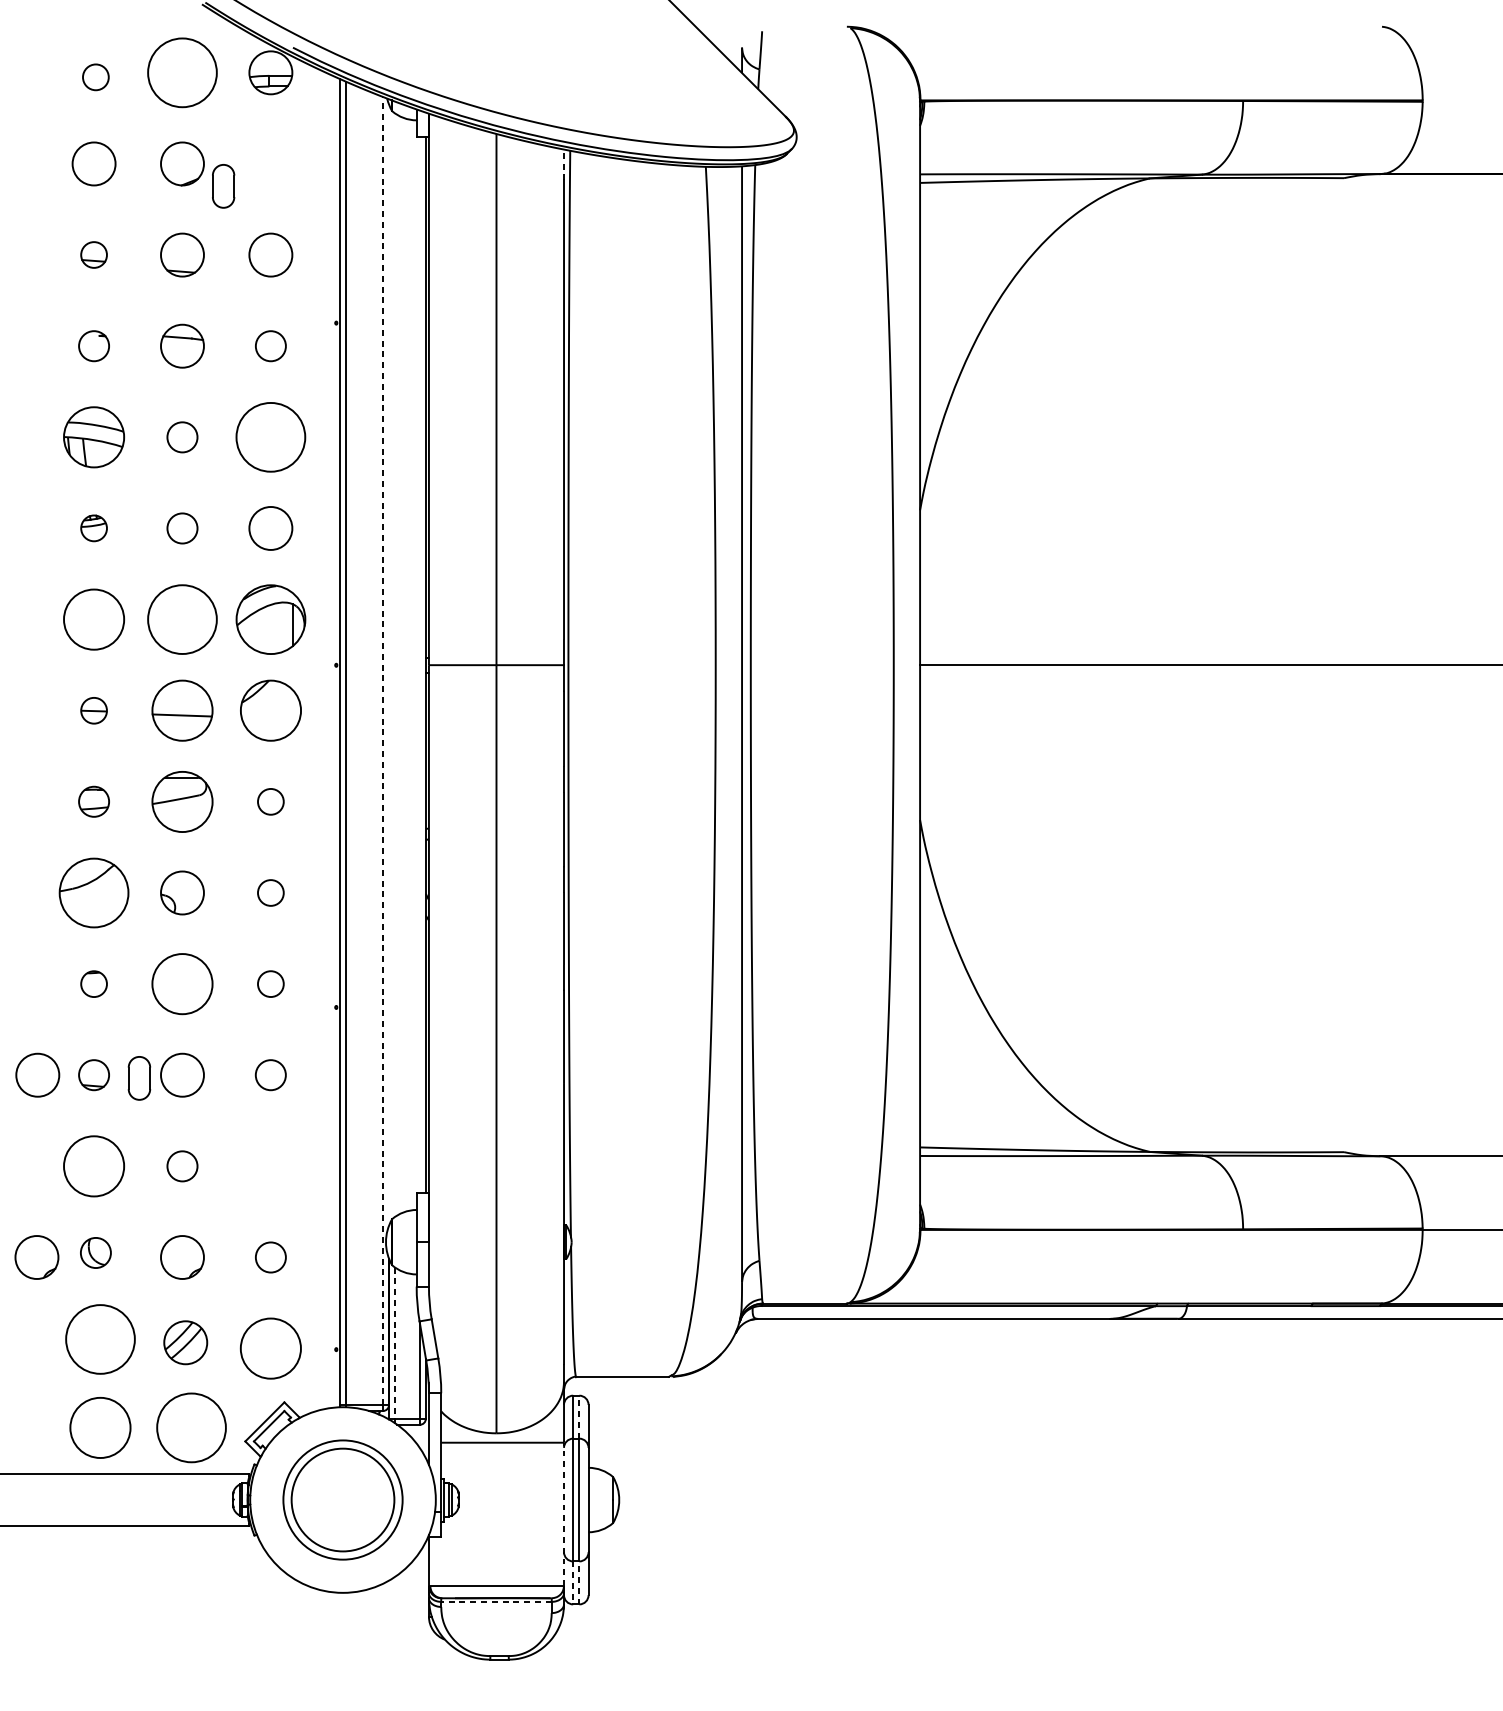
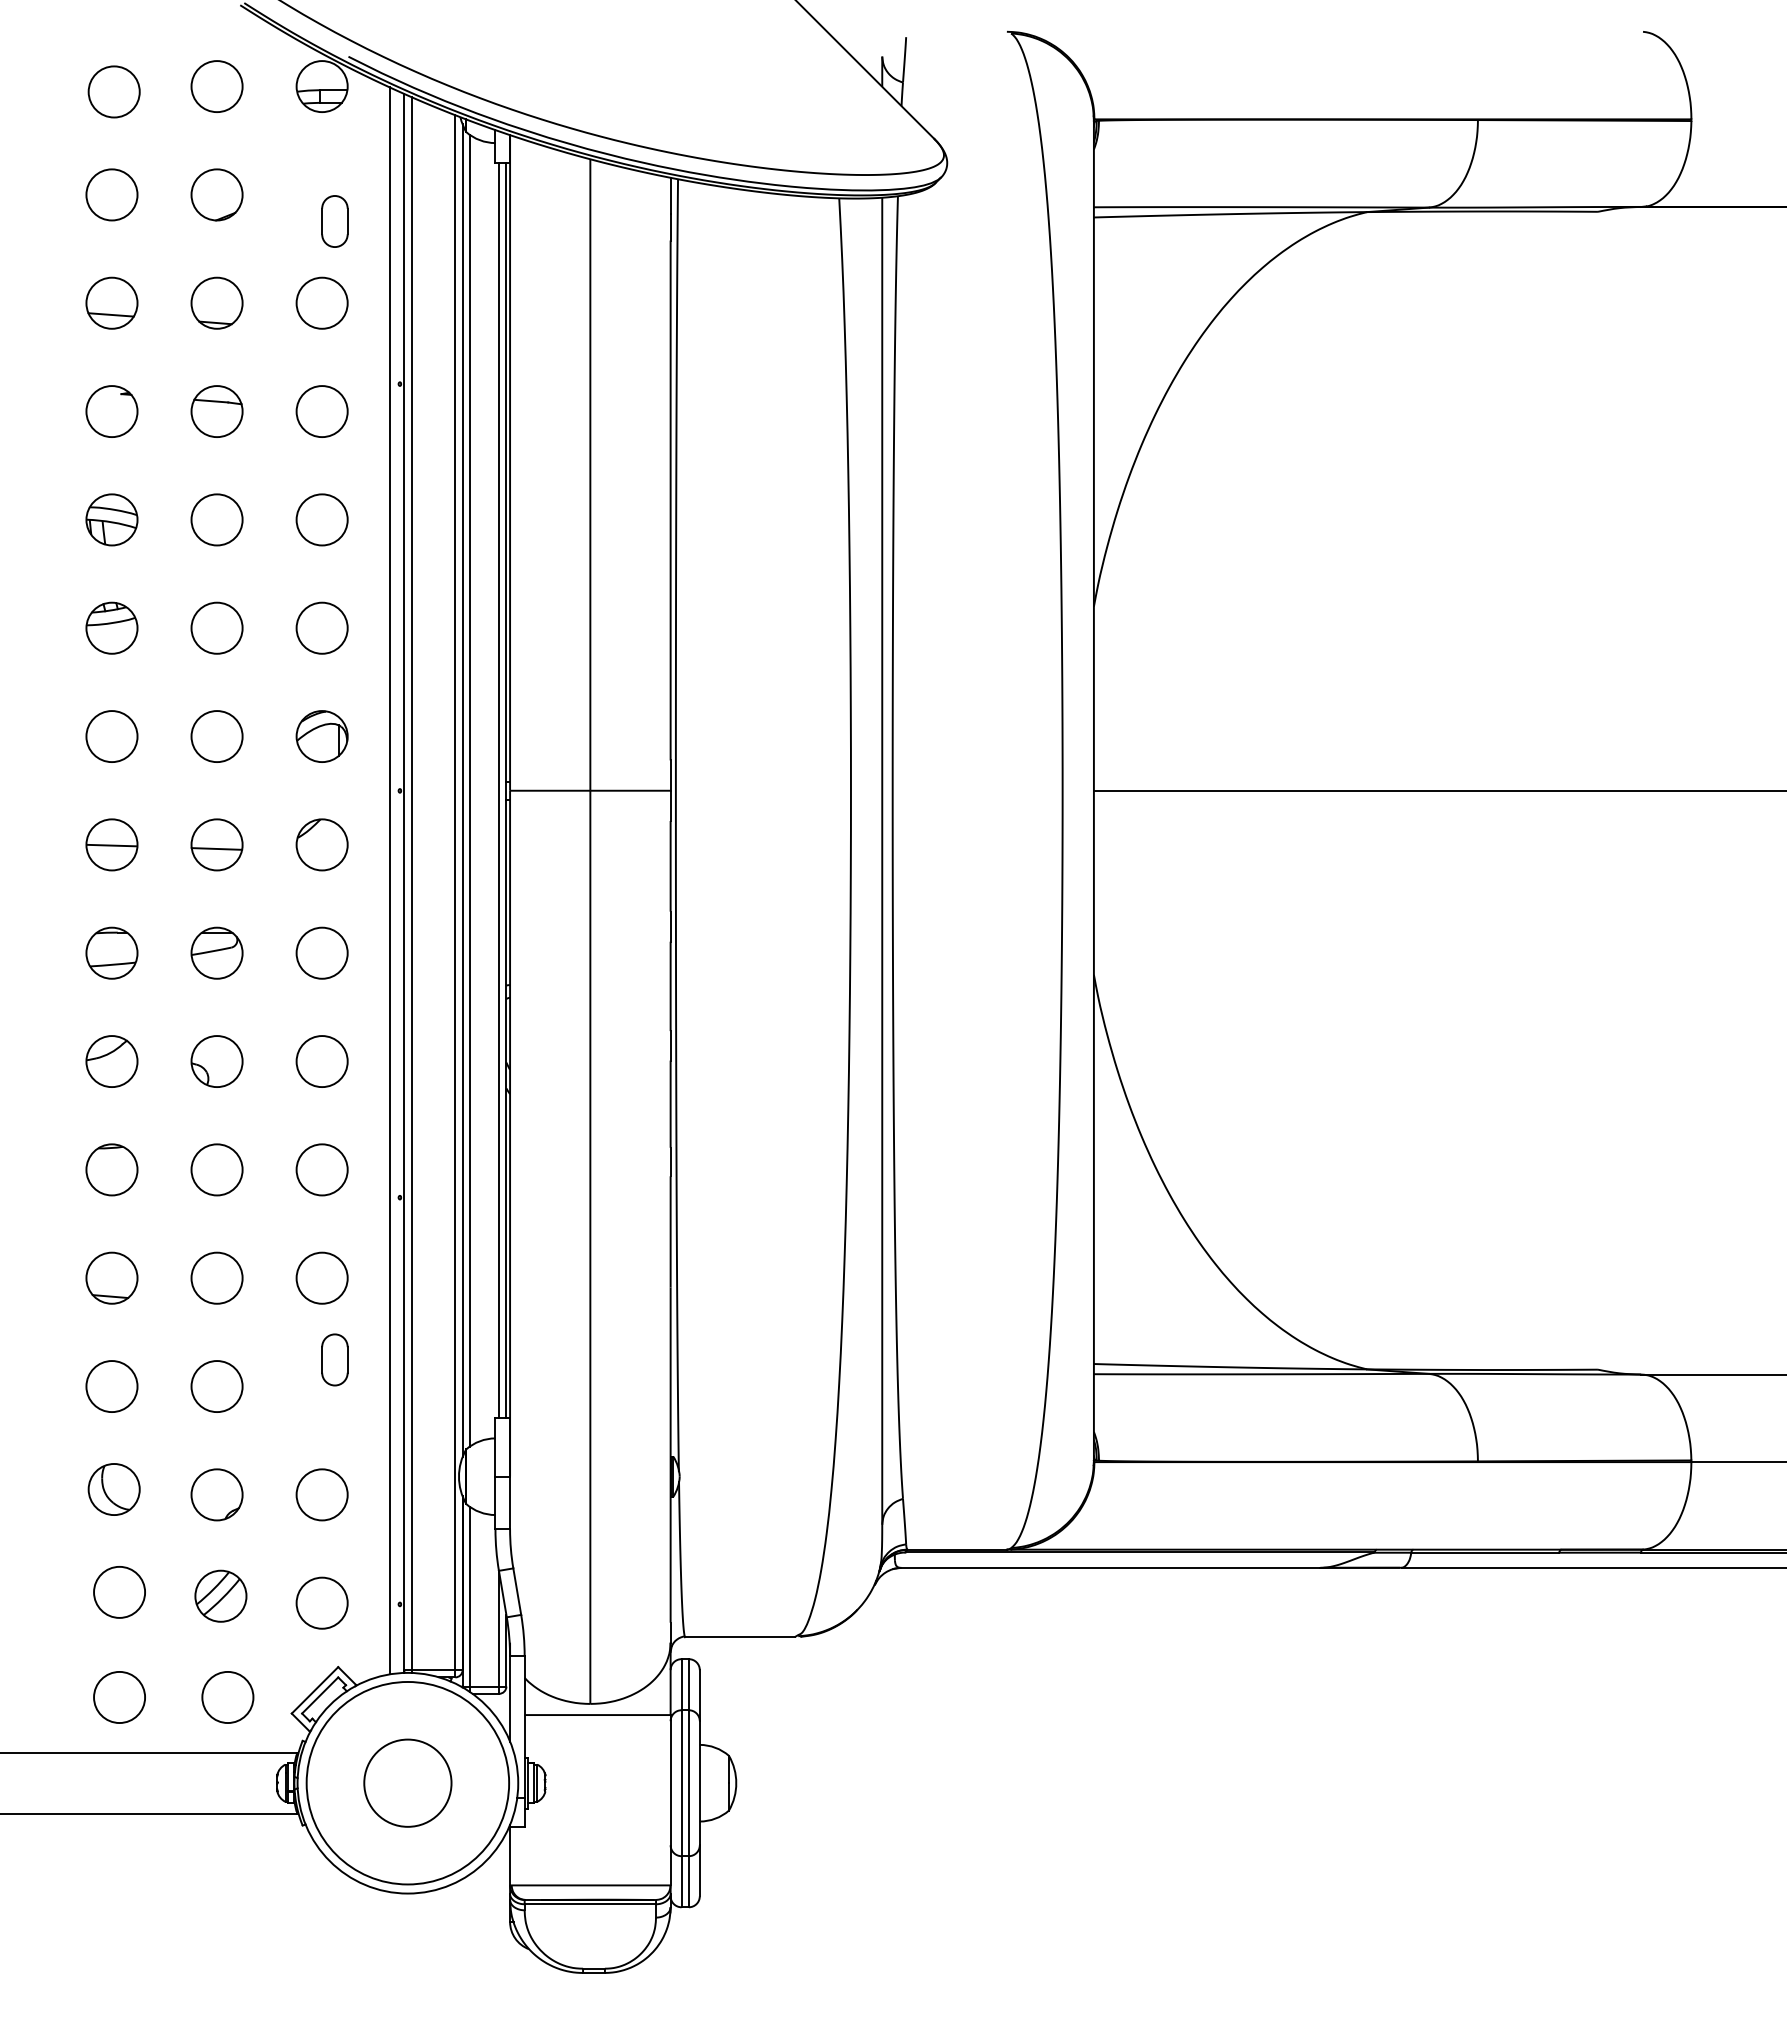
circle: (182, 72) -> (216, 86), size x0.62
circle: (95, 76) -> (113, 91), size x1.67
line: (563, 164) -> (670, 195), dashed -> solid
part: (223, 186) -> (334, 221), moved
part: (93, 254) -> (111, 302), size x1.67
part: (93, 346) -> (111, 411), size x1.43
circle: (270, 346) -> (321, 411), size x1.43
part: (93, 437) -> (111, 519), size x0.71
circle: (182, 437) -> (216, 519), size x1.43
circle: (270, 437) -> (321, 519), size x0.62
part: (93, 527) -> (111, 627), size x1.67
circle: (182, 527) -> (216, 627), size x1.43
circle: (93, 619) -> (111, 736), size x0.71
circle: (182, 619) -> (216, 736), size x0.62
part: (270, 619) -> (321, 736), size x0.62
line: (388, 664) -> (462, 790), added
line: (394, 664) -> (469, 790), added
line: (420, 664) -> (499, 790), added
part: (93, 710) -> (111, 844), size x1.67
part: (182, 710) -> (216, 844), size x0.71
part: (270, 710) -> (321, 844), size x0.71
line: (327, 740) -> (389, 880), added
line: (383, 750) -> (455, 892), dashed -> solid
part: (93, 801) -> (111, 952), size x1.43
part: (182, 801) -> (216, 952), size x0.71
circle: (270, 801) -> (321, 952), size x1.67
part: (93, 892) -> (111, 1061), size x0.62
circle: (270, 892) -> (321, 1061), size x1.67
part: (93, 983) -> (111, 1169), size x1.67
circle: (182, 983) -> (216, 1169), size x0.71
circle: (270, 983) -> (321, 1169), size x1.67
circle: (37, 1074) -> (44, 1277), removed
part: (93, 1074) -> (111, 1277), size x1.43
circle: (270, 1074) -> (321, 1277), size x1.43
part: (139, 1077) -> (334, 1359), moved
circle: (93, 1166) -> (111, 1386), size x0.71
circle: (182, 1166) -> (216, 1386), size x1.43
part: (95, 1252) -> (113, 1489), size x1.43
part: (36, 1257) -> (43, 1494), removed
circle: (270, 1257) -> (321, 1494), size x1.43
circle: (100, 1339) -> (119, 1592), size x0.62
line: (394, 1342) -> (469, 1596), dashed -> solid
circle: (270, 1348) -> (321, 1602), size x0.71
line: (579, 1417) -> (688, 1684), dashed -> solid
circle: (100, 1427) -> (119, 1697), size x0.71
circle: (191, 1427) -> (227, 1697), size x0.62
circle: (342, 1499) -> (407, 1782), size x0.71
circle: (342, 1499) -> (407, 1782), size x1.43
line: (563, 1513) -> (670, 1799), dashed -> solid
line: (573, 1582) -> (681, 1881), dashed -> solid
line: (579, 1582) -> (688, 1881), dashed -> solid
line: (496, 1602) -> (590, 1904), dashed -> solid

